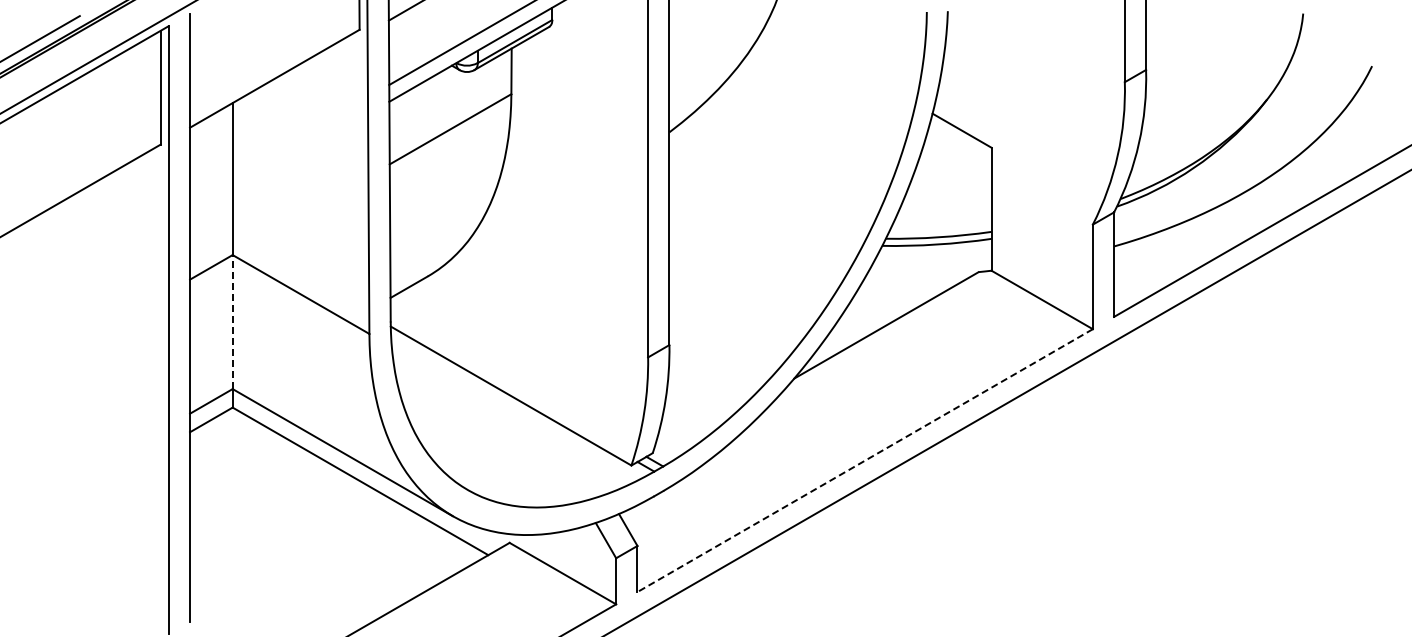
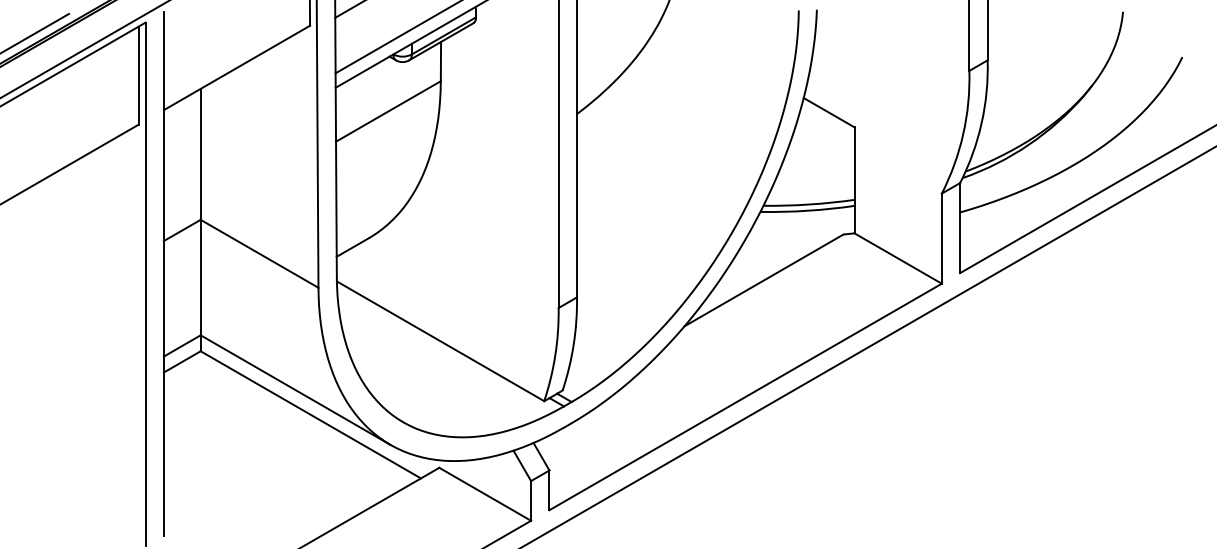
line: (232, 322) -> (200, 277), dashed -> solid
line: (865, 460) -> (745, 396), dashed -> solid

